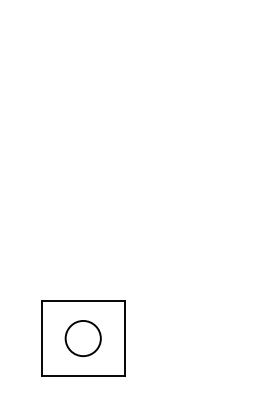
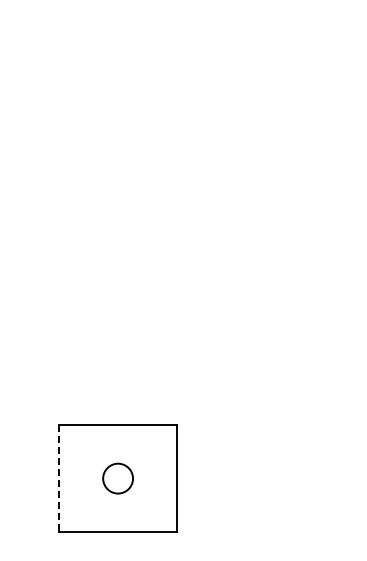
circle: (83, 338) -> (118, 478), size x0.6
line: (41, 339) -> (59, 479), solid -> dashed

